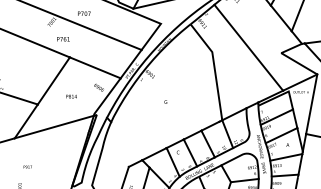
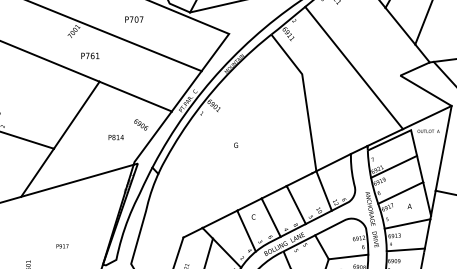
text: (84, 13) -> (134, 19), moved
text: (71, 96) -> (116, 137), moved
text: (27, 166) -> (62, 245), moved

